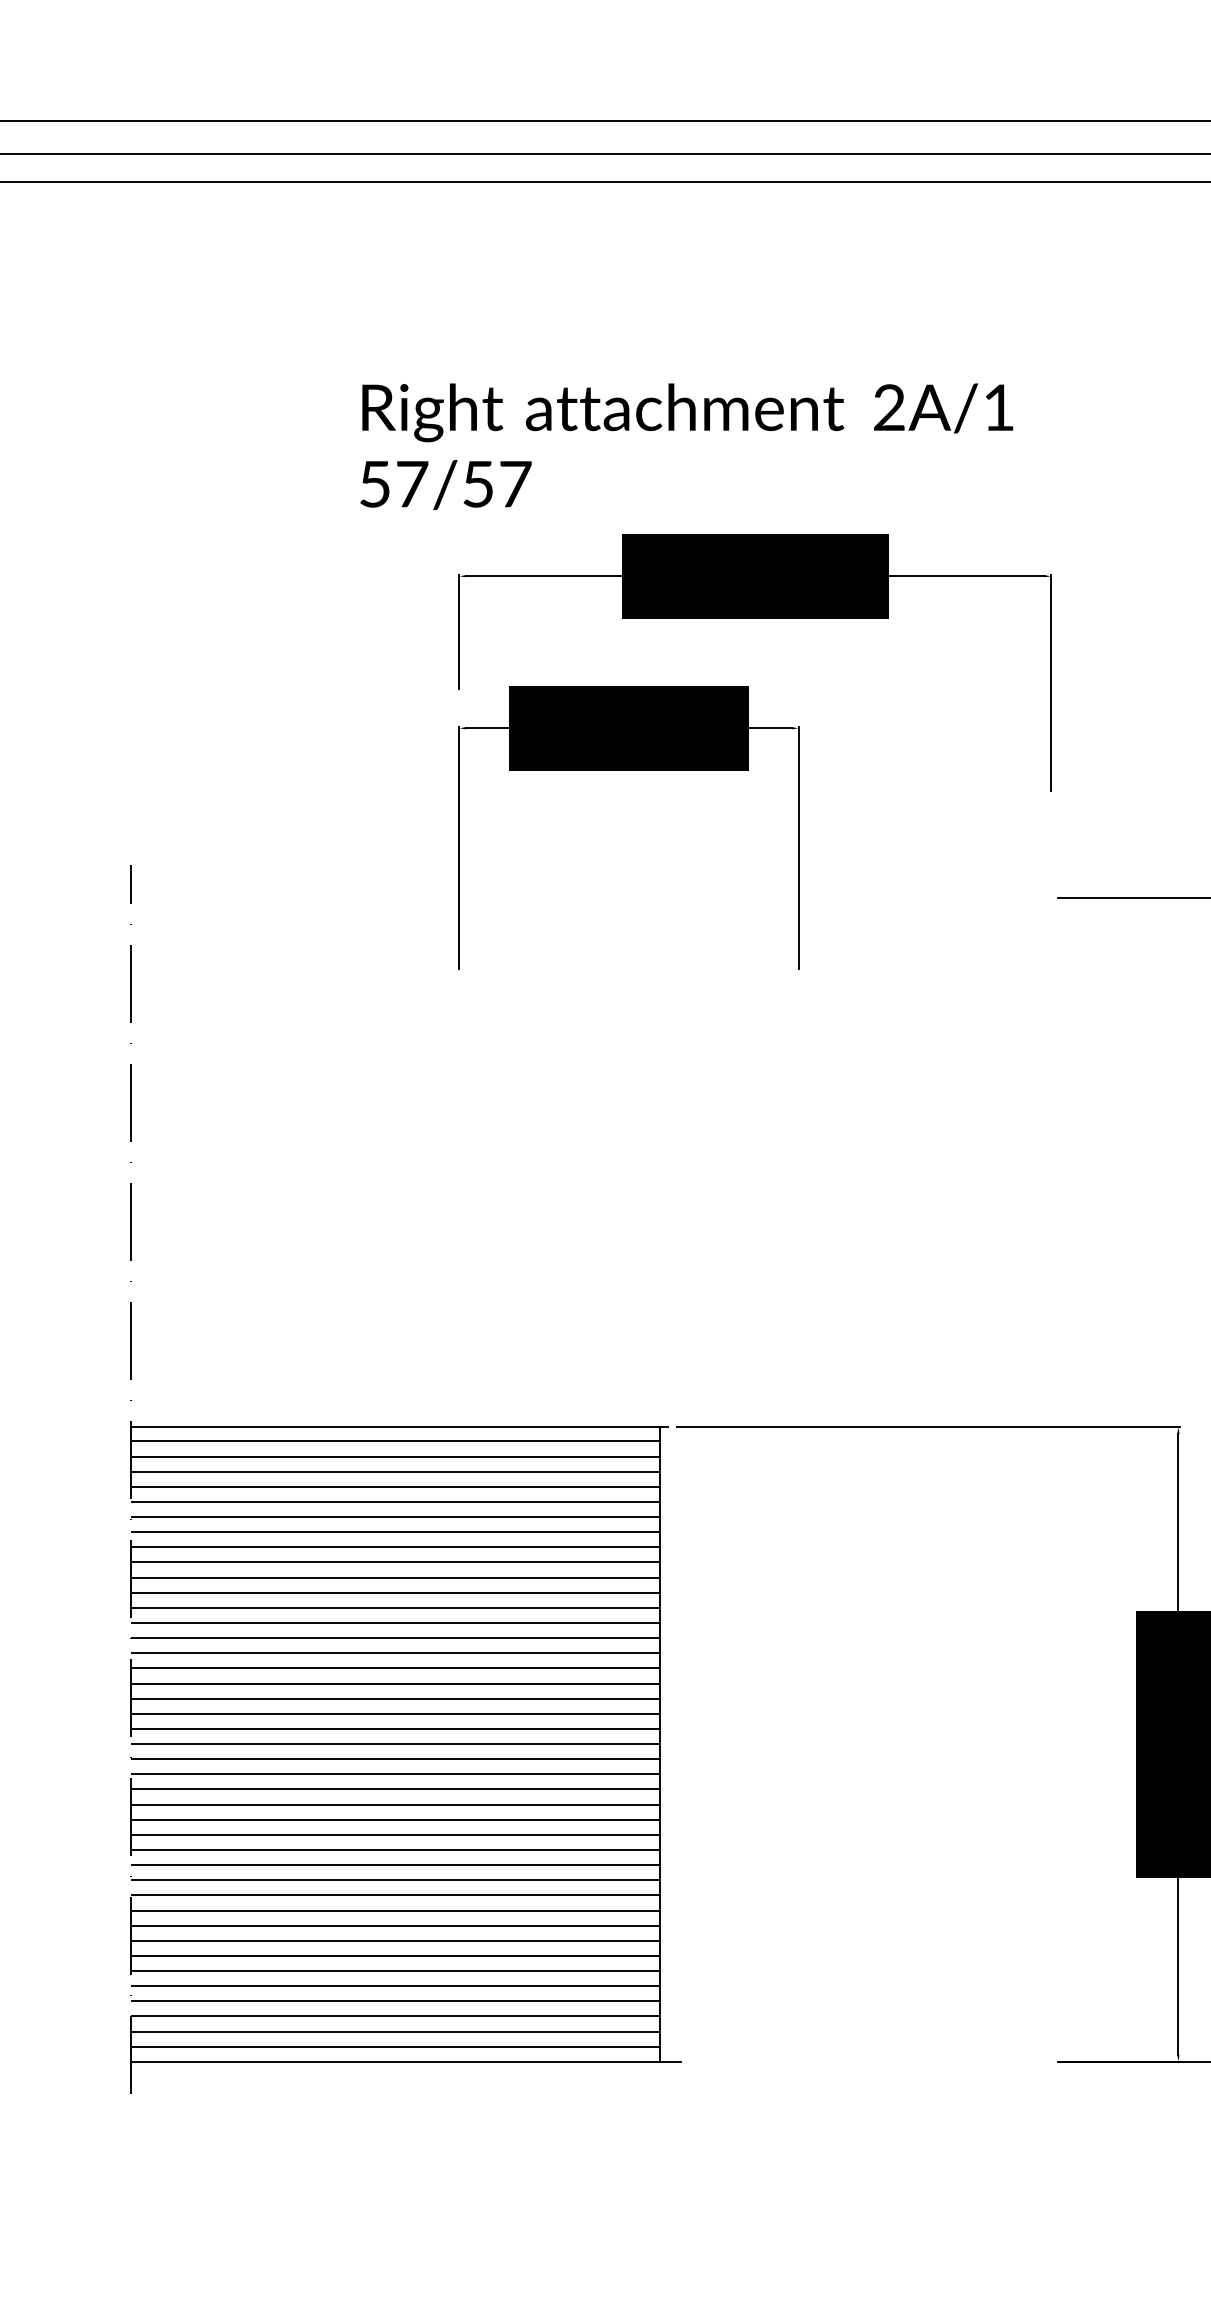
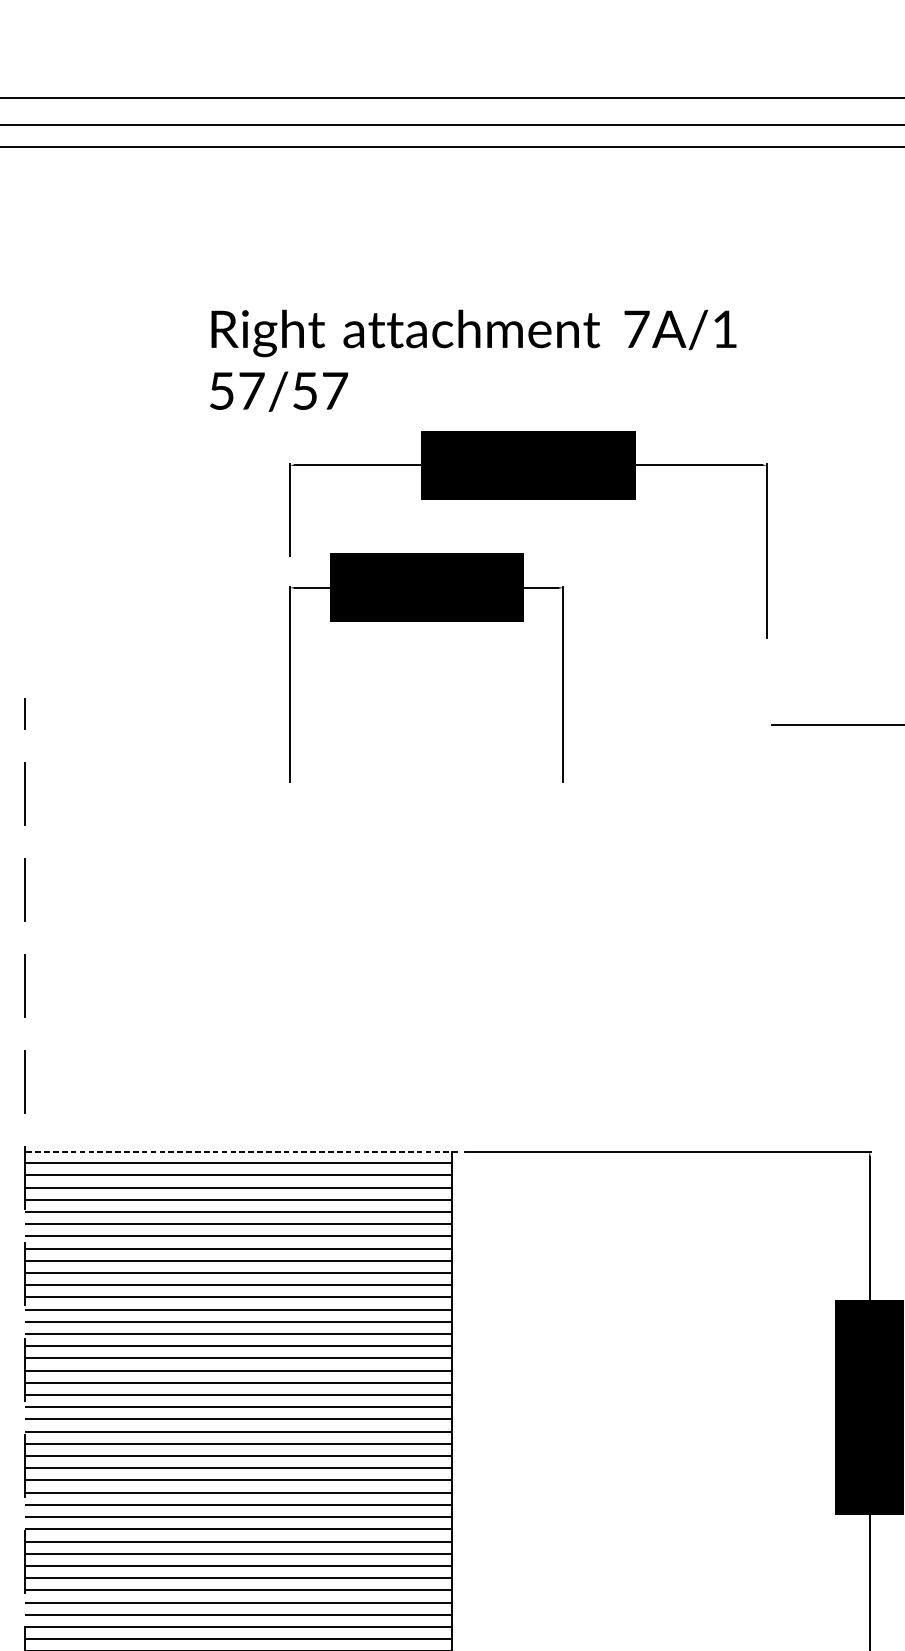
text: (889, 407) -> (636, 329), 2A/1 -> 7A/1
line: (399, 1427) -> (241, 1151), solid -> dashed

